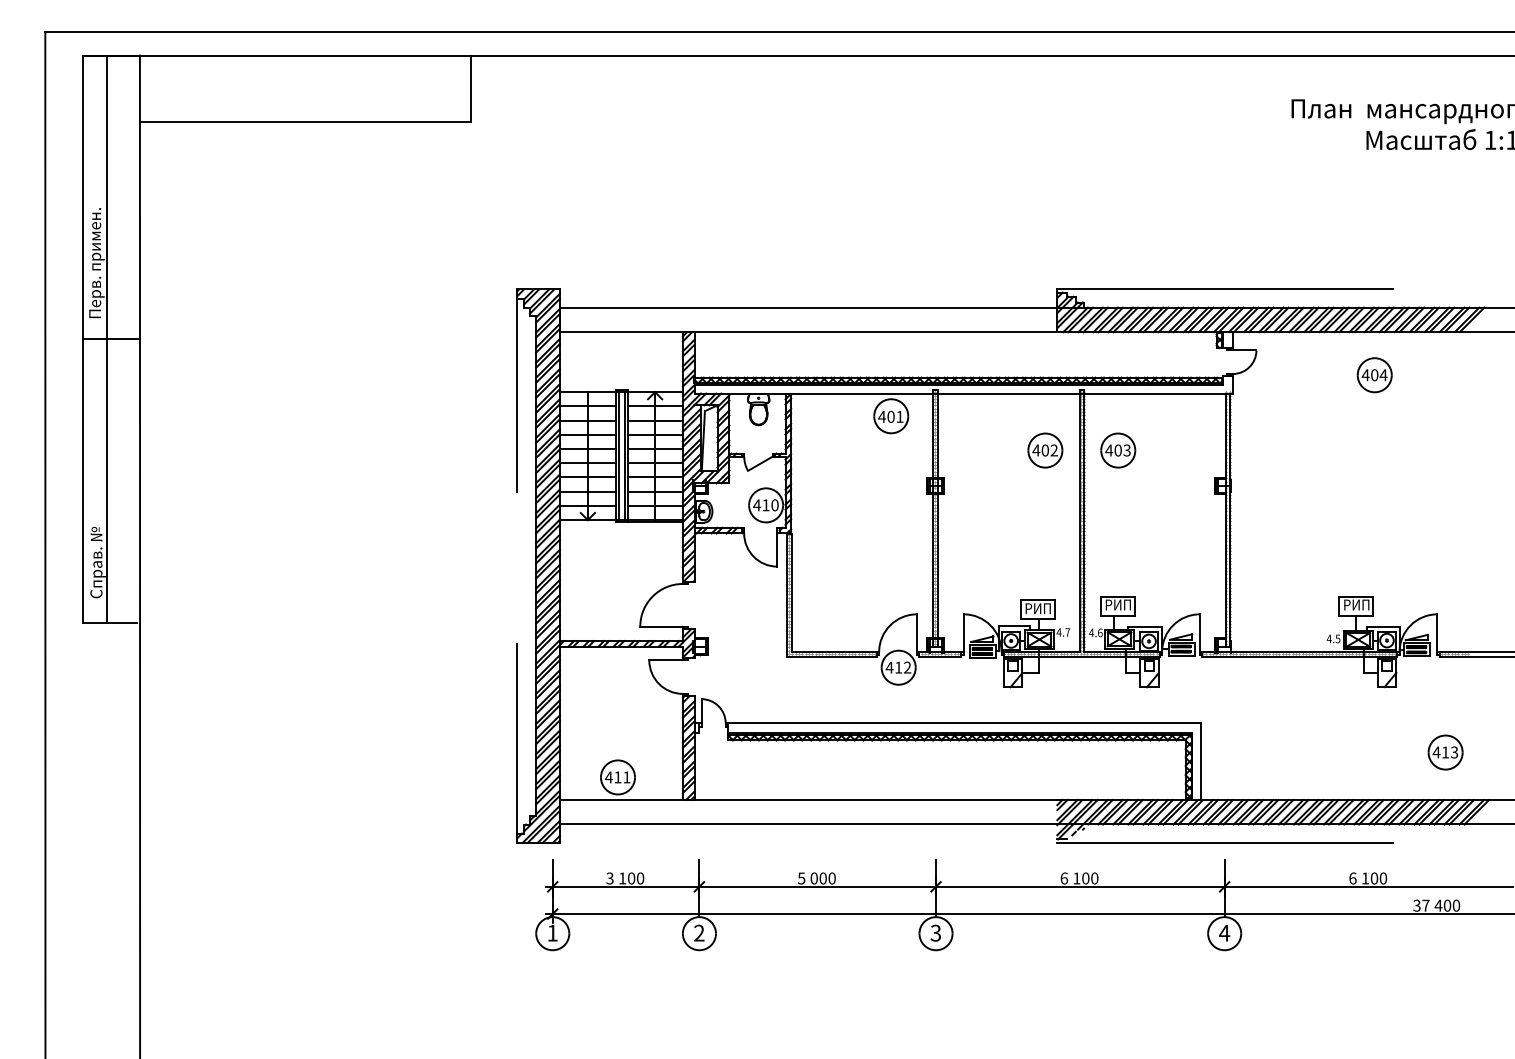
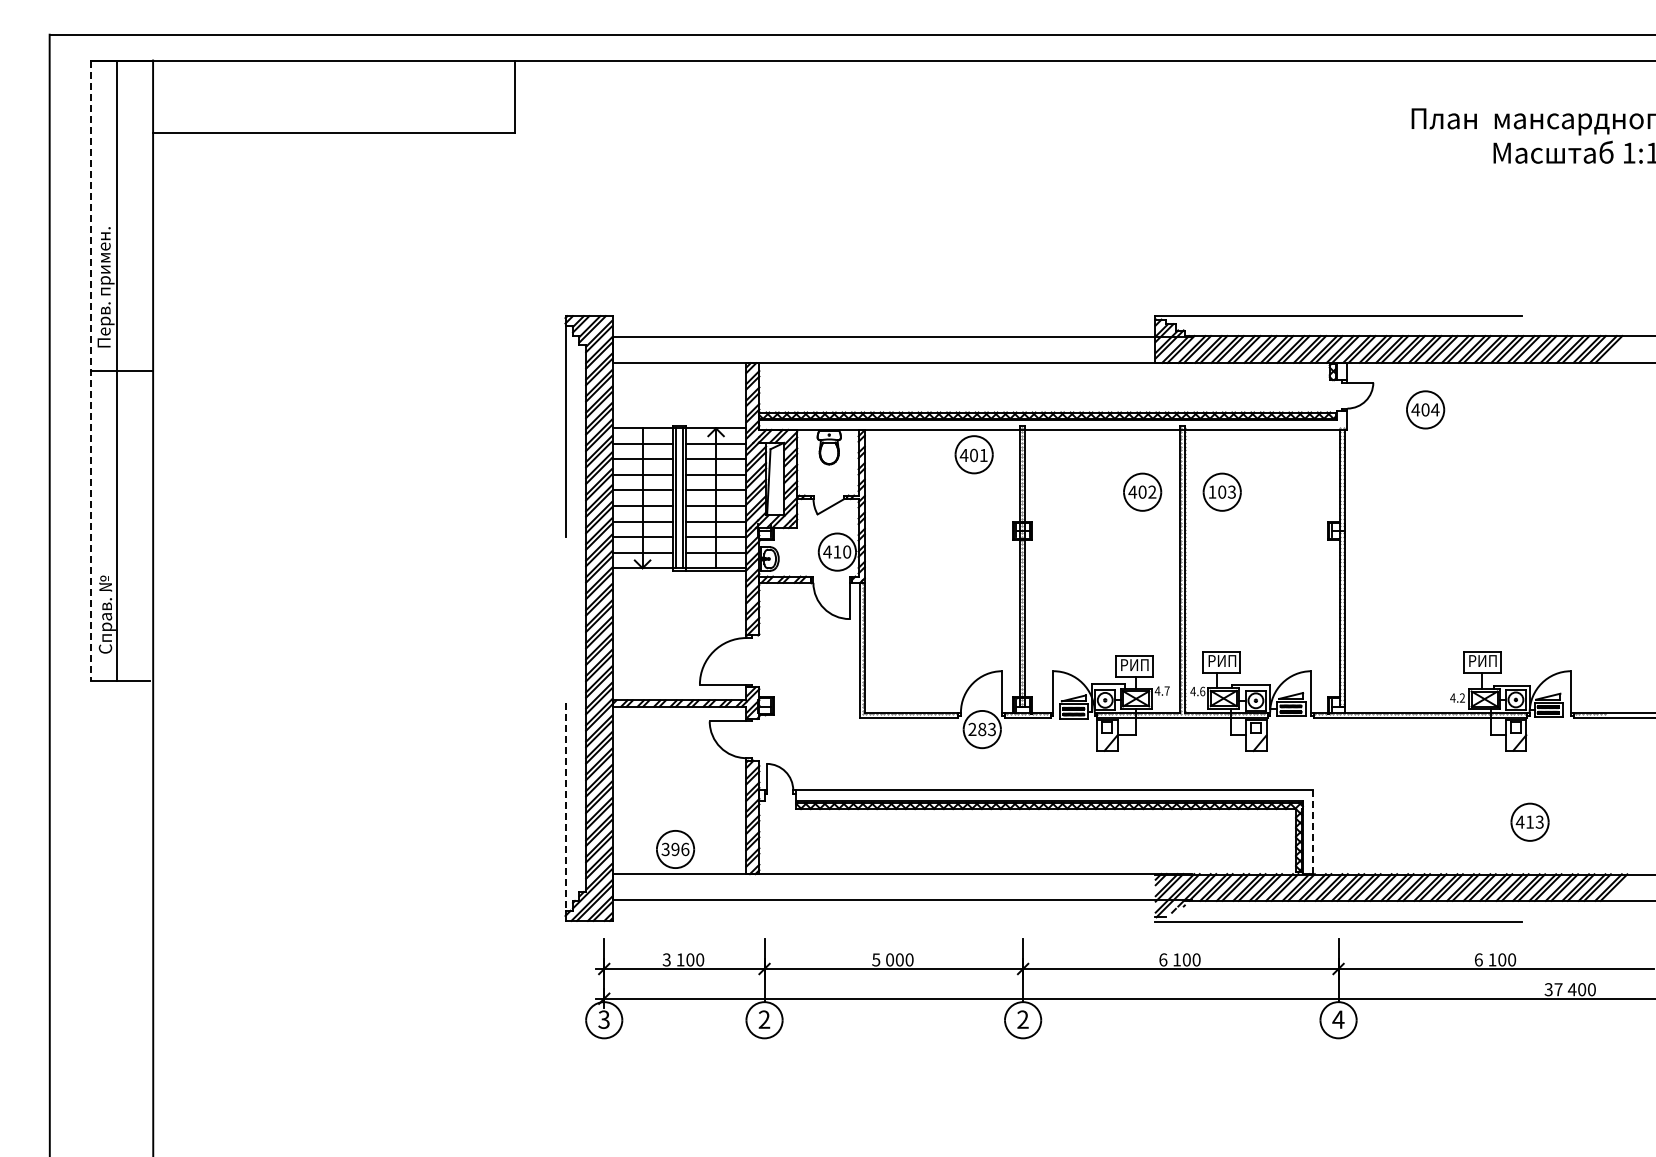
line: (83, 340) -> (91, 371), solid -> dashed
part: (1374, 374) -> (1425, 409), moved
text: (1109, 449) -> (1212, 491), 403 -> 103
text: (1337, 638) -> (1461, 697), 4.5 -> 4.2
text: (898, 667) -> (982, 729), 412 -> 283
line: (517, 738) -> (565, 806), solid -> dashed
part: (1445, 751) -> (1529, 821), moved
line: (1201, 761) -> (1313, 832), solid -> dashed
text: (617, 777) -> (675, 849), 411 -> 396
text: (552, 933) -> (603, 1019), 1 -> 3
text: (935, 933) -> (1022, 1019), 3 -> 2

